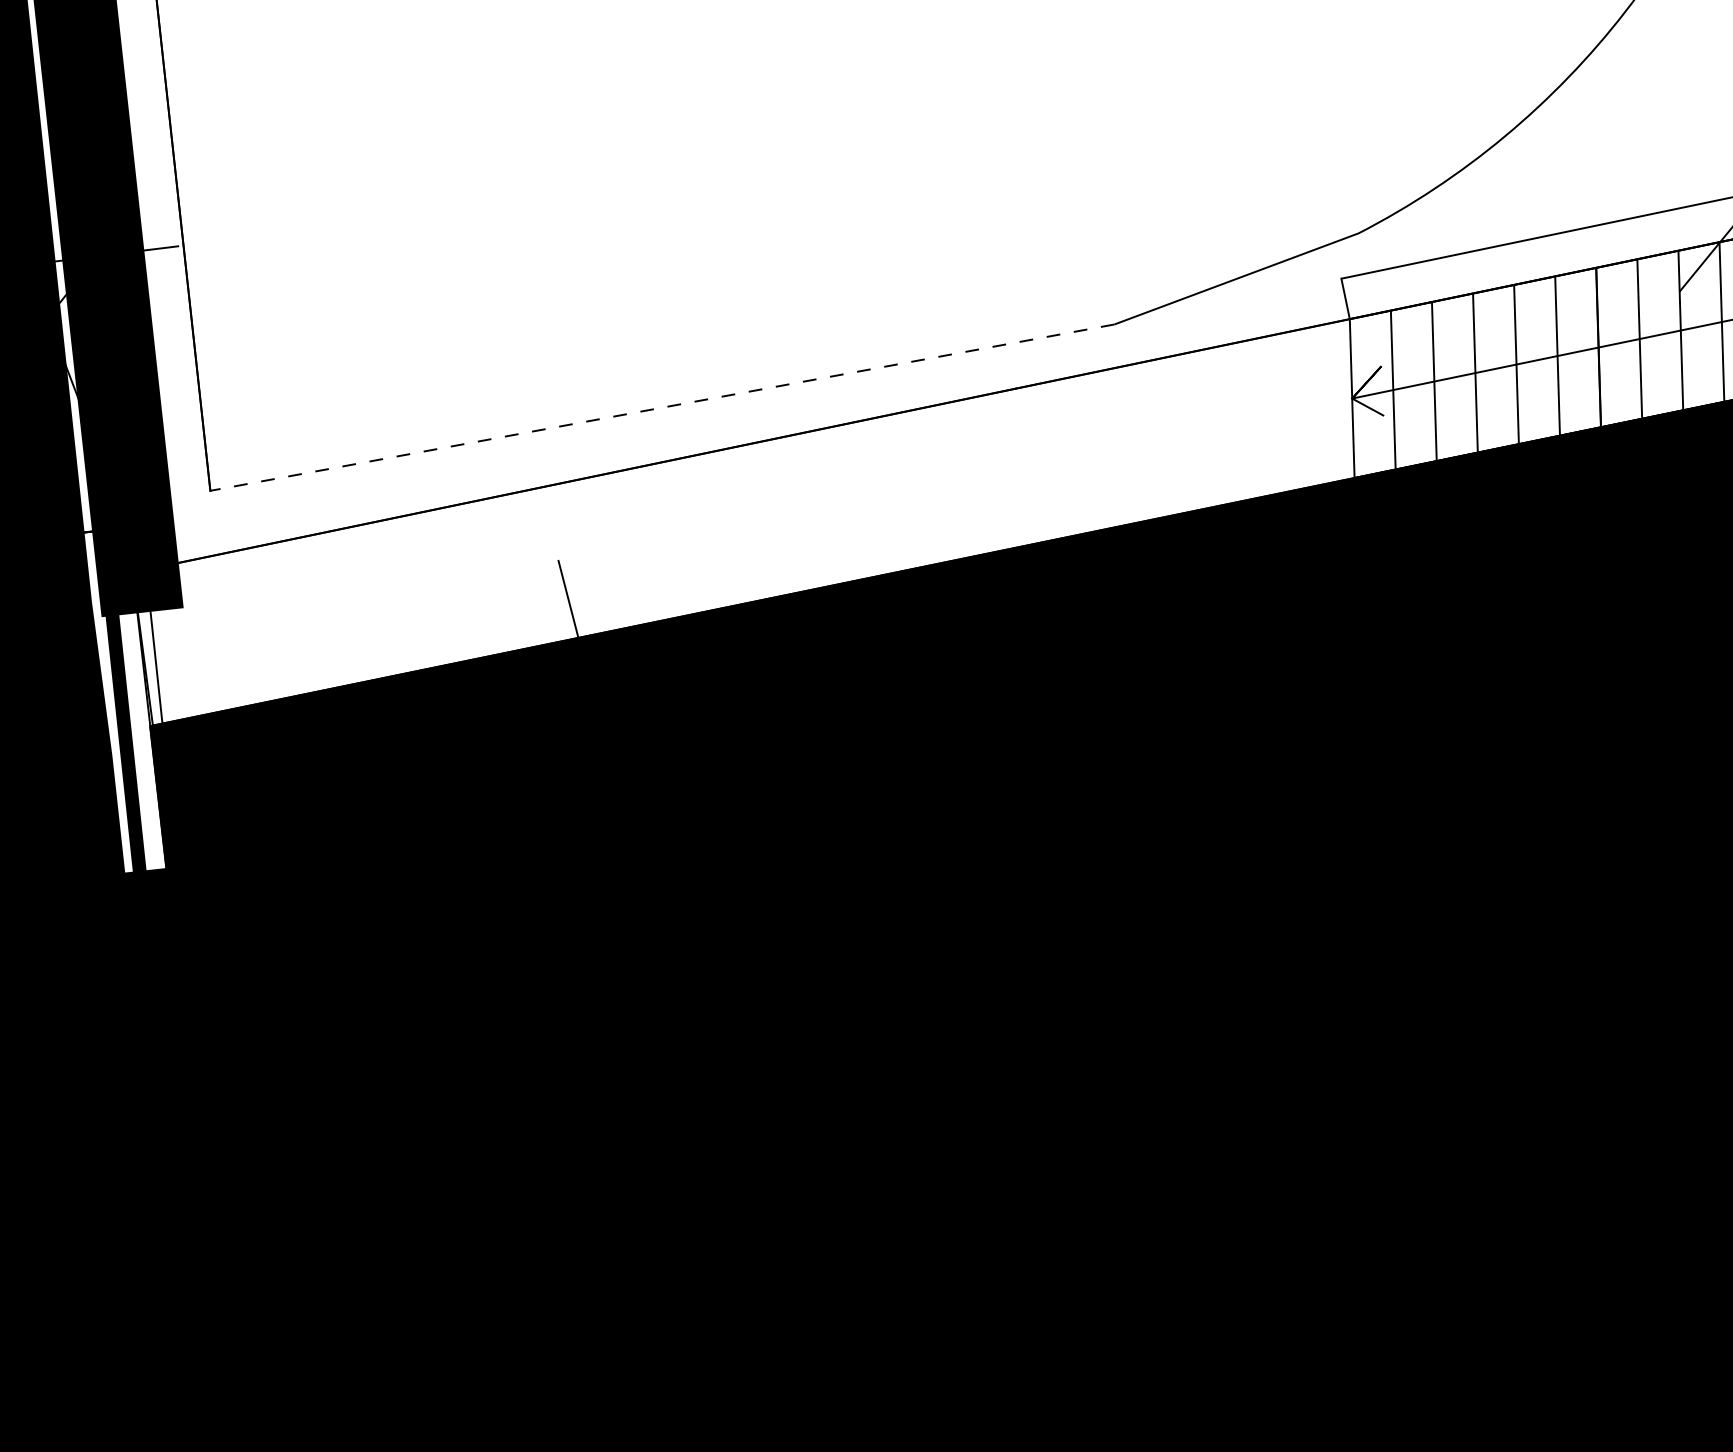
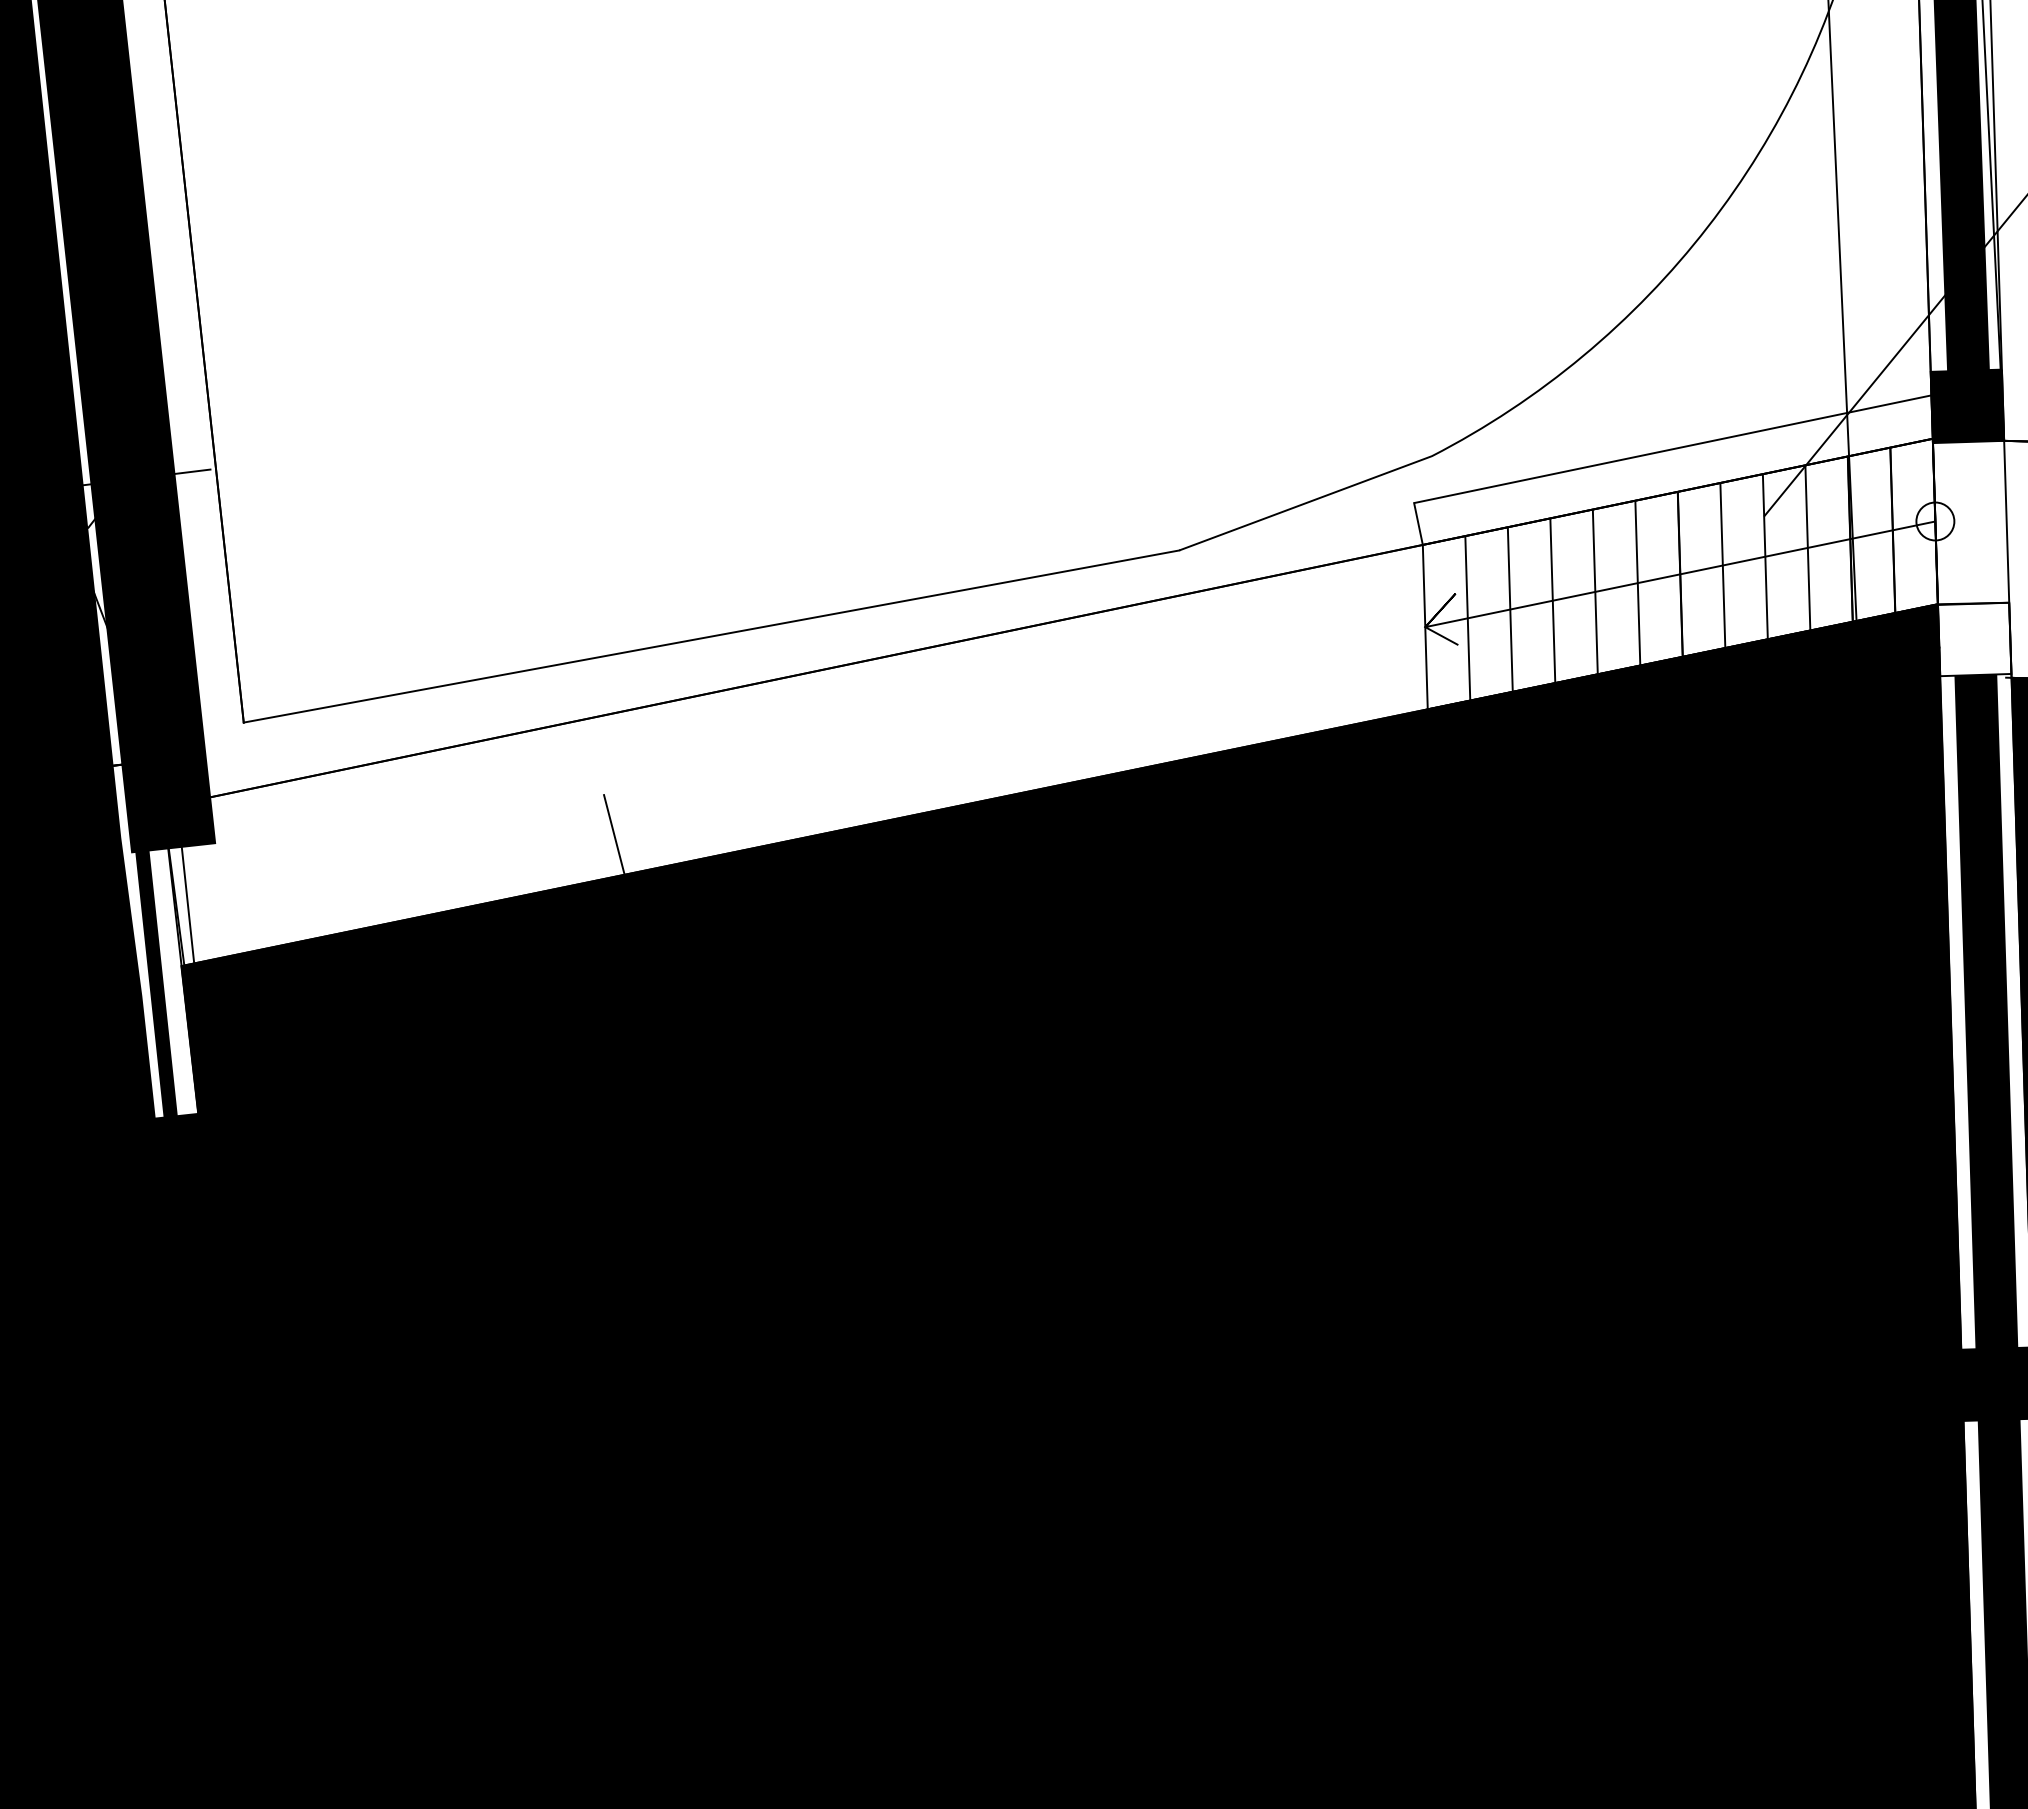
line: (662, 407) -> (711, 636), dashed -> solid

